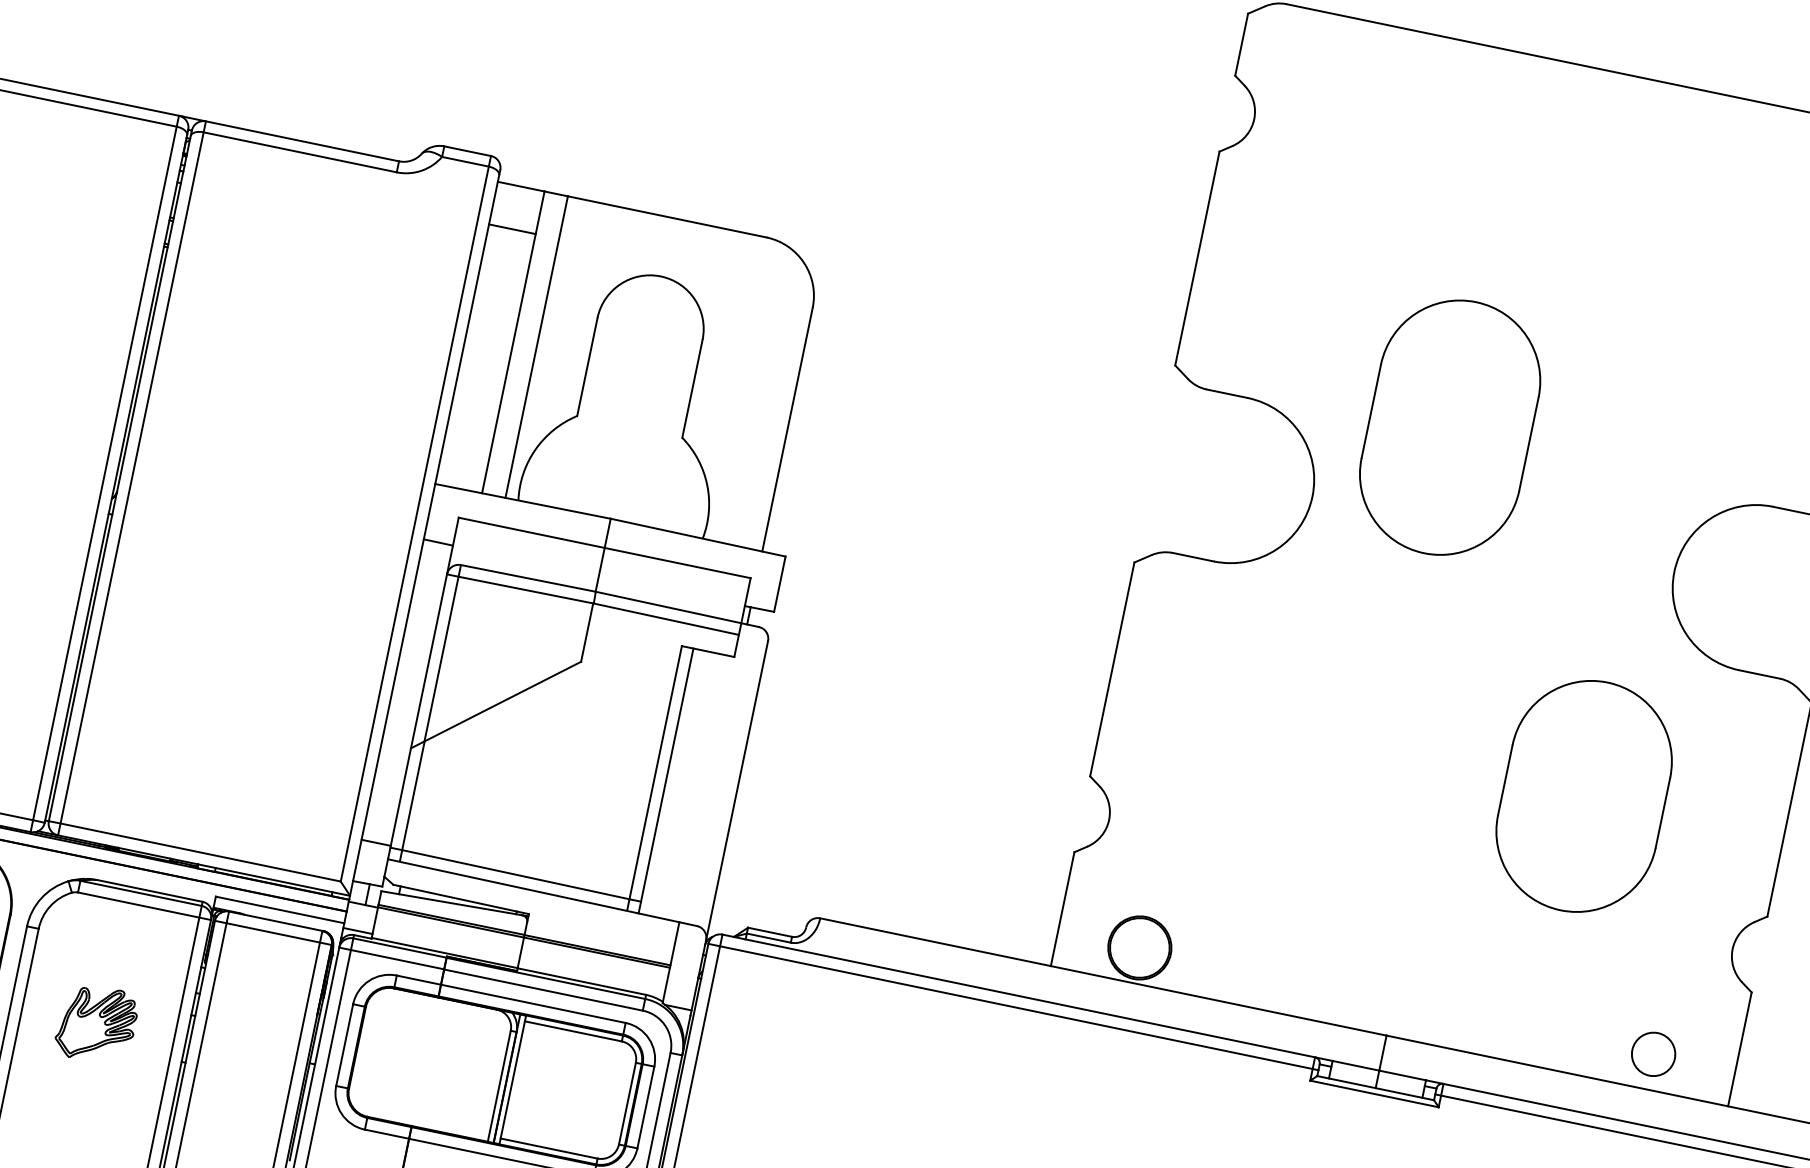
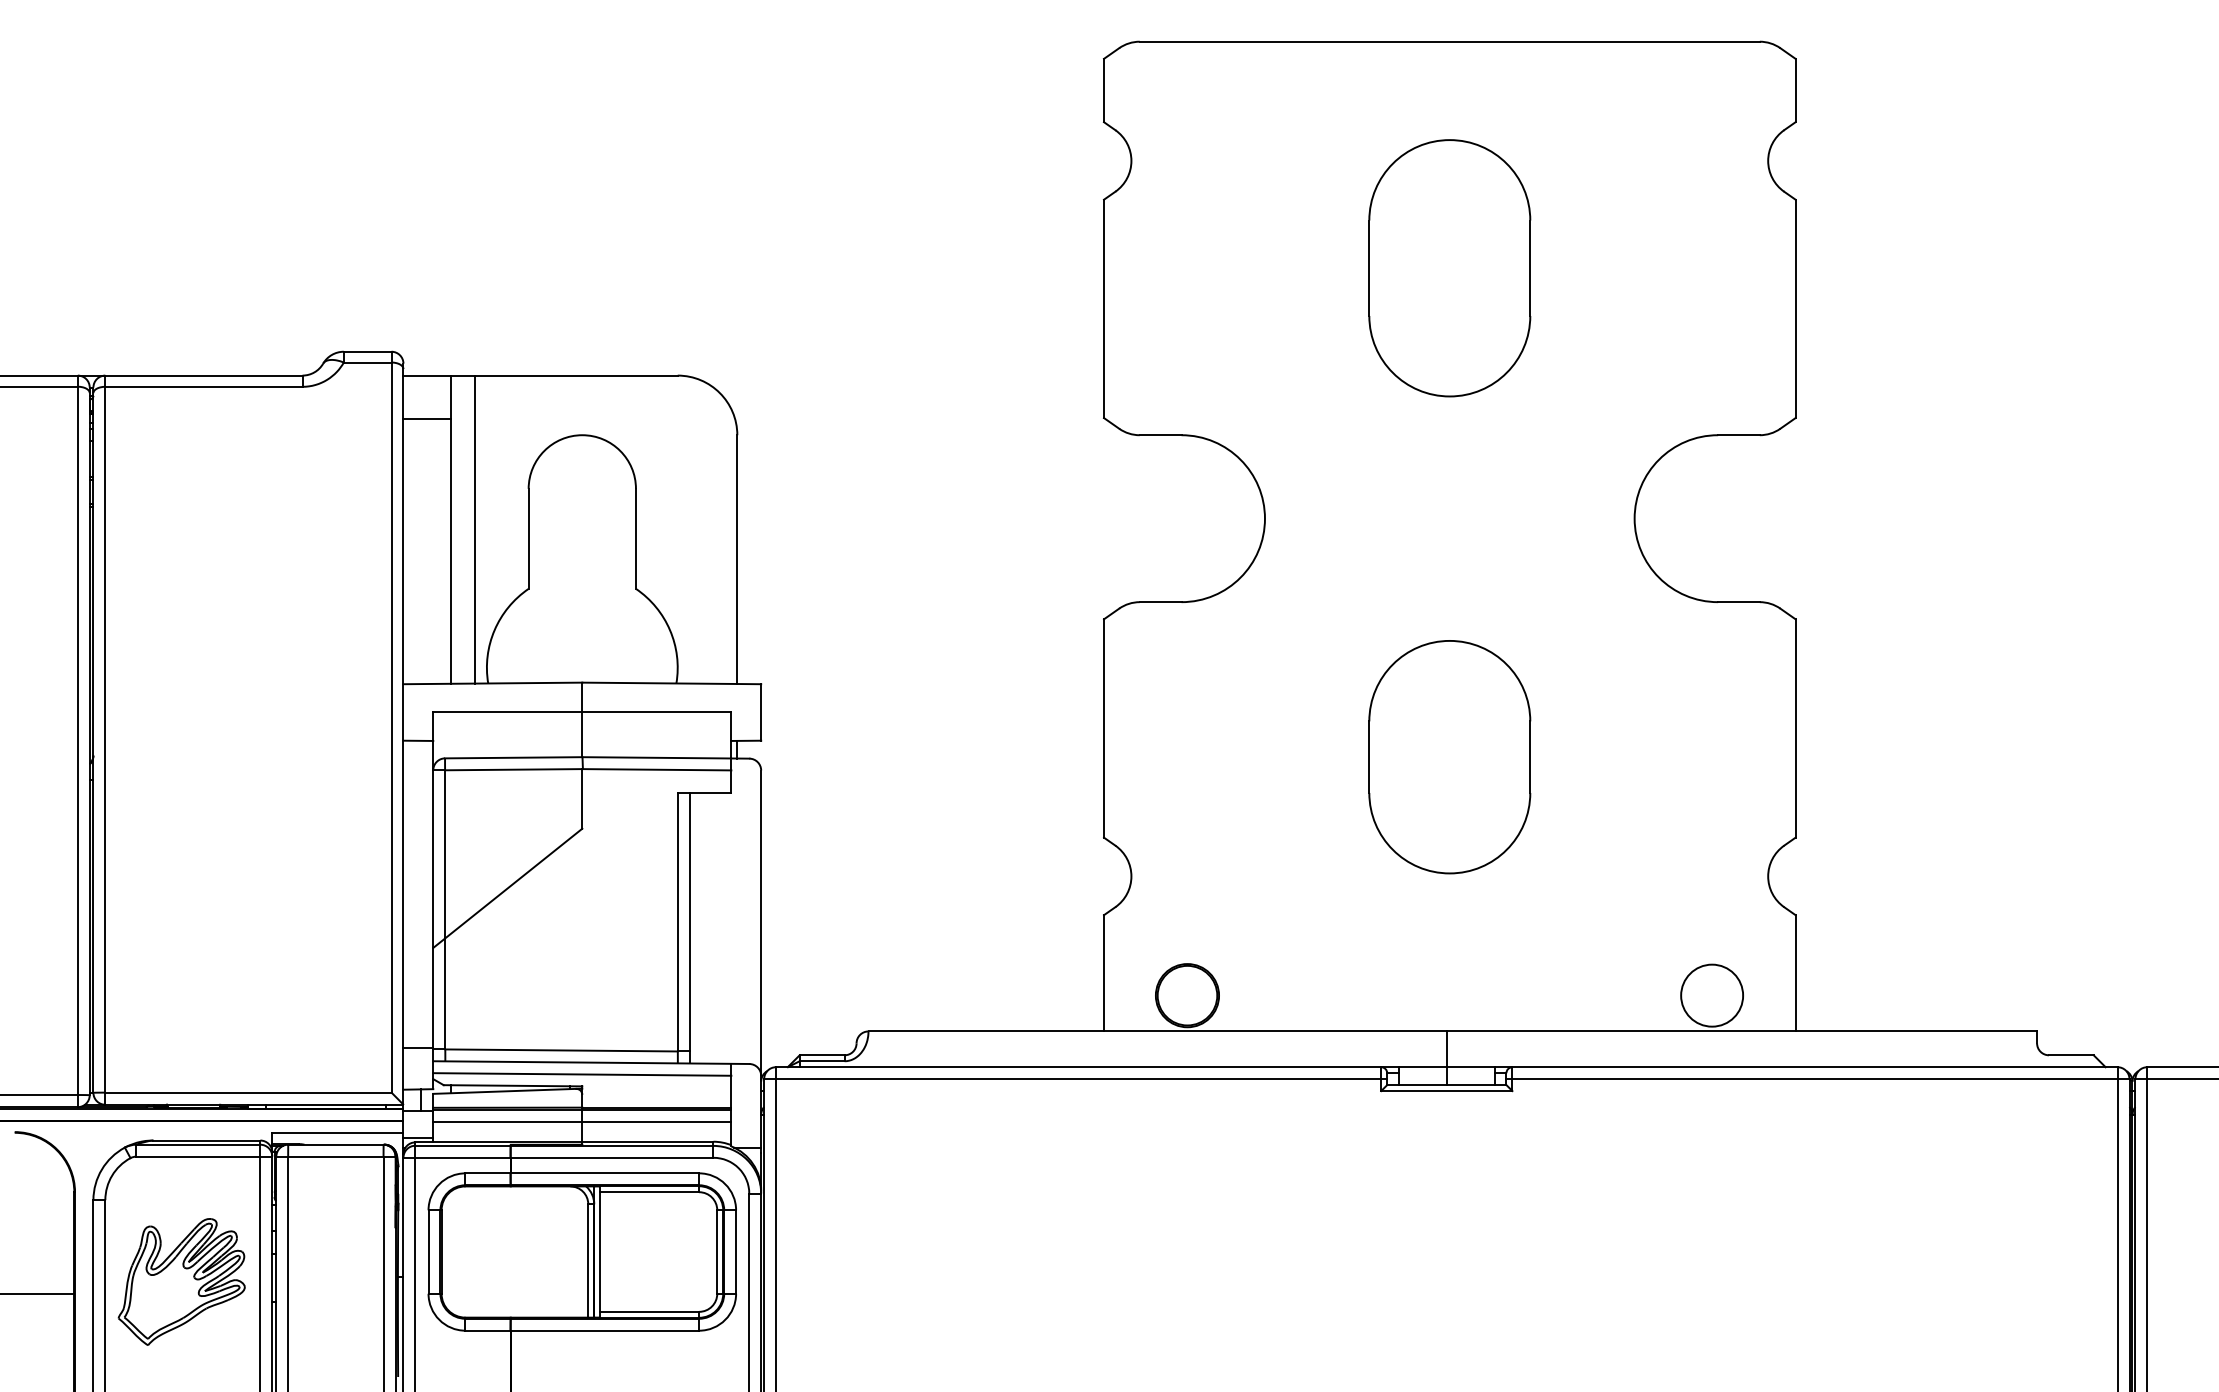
part: (1449, 427) -> (1449, 268), moved
part: (1583, 796) -> (1449, 757), moved
line: (531, 902) -> (582, 1074), added
line: (521, 949) -> (582, 1122), added
part: (96, 1023) -> (181, 1281), size x1.67
circle: (1654, 1054) -> (1712, 995), size x1.43

